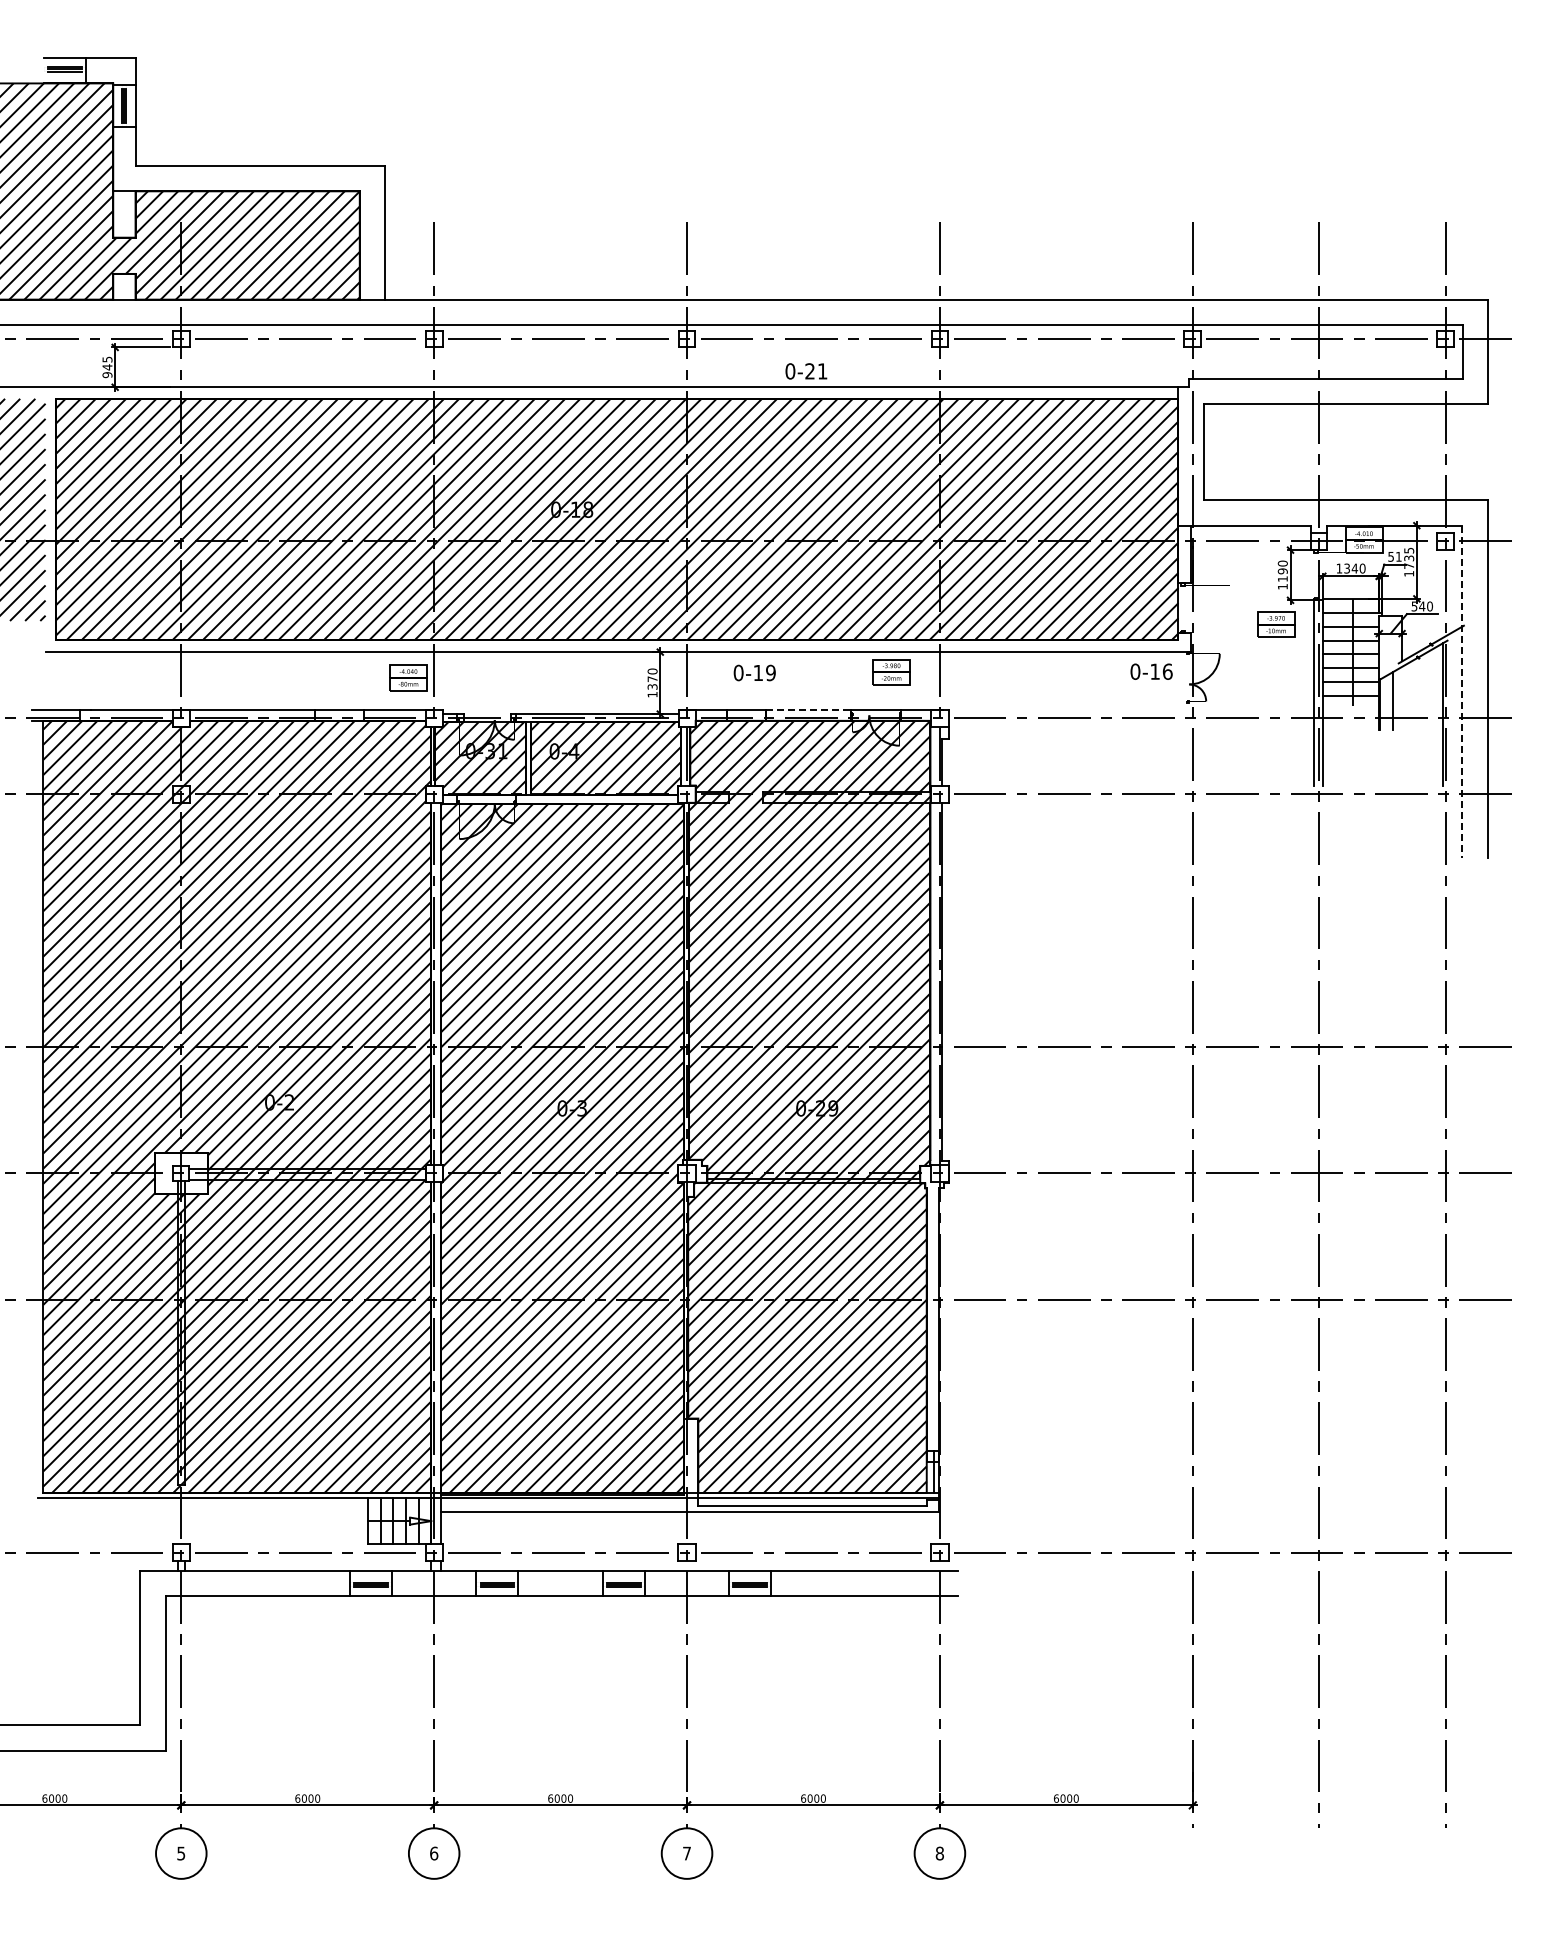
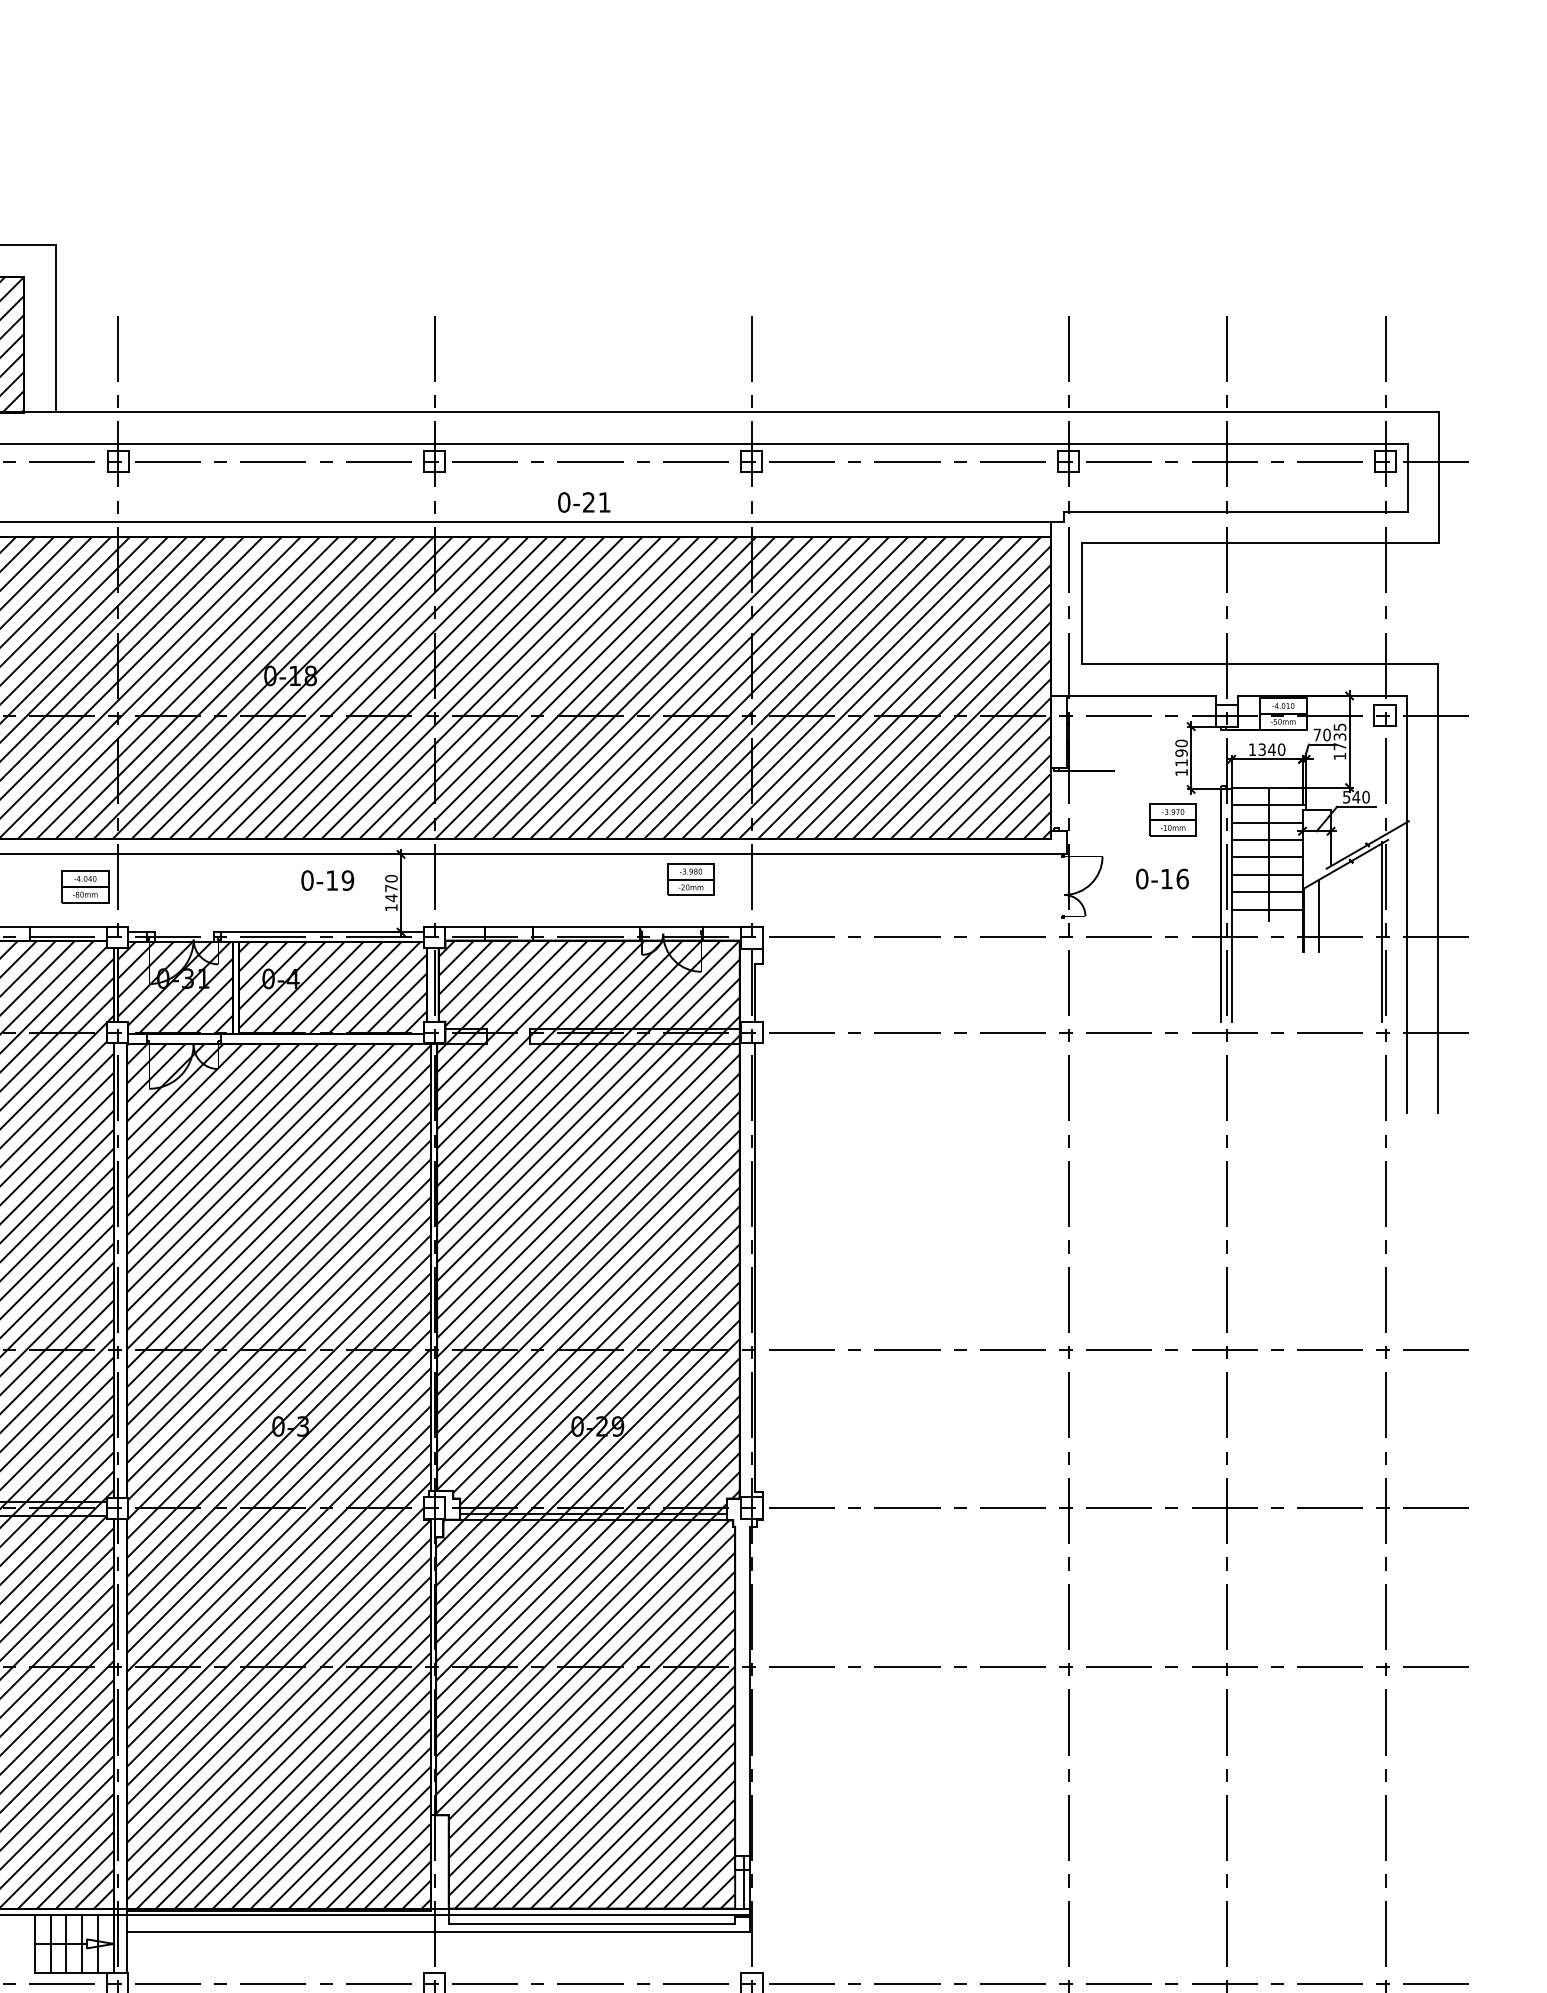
text: (1394, 556) -> (1321, 734), 51 -> 70
text: (1151, 671) -> (1162, 878), moved
text: (754, 672) -> (327, 879), moved
text: (652, 686) -> (391, 897), 1370 -> 1470
line: (1462, 692) -> (1406, 905), dashed -> solid
line: (808, 709) -> (586, 926), dashed -> solid

